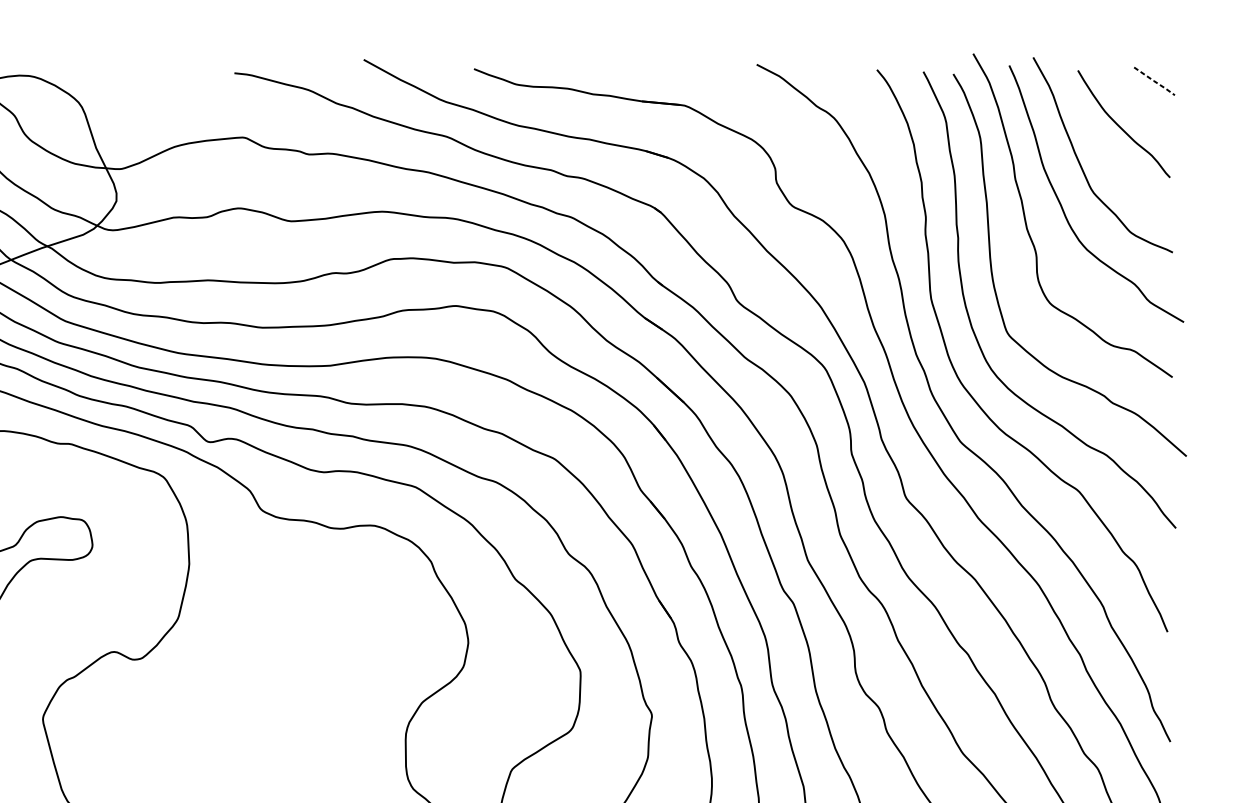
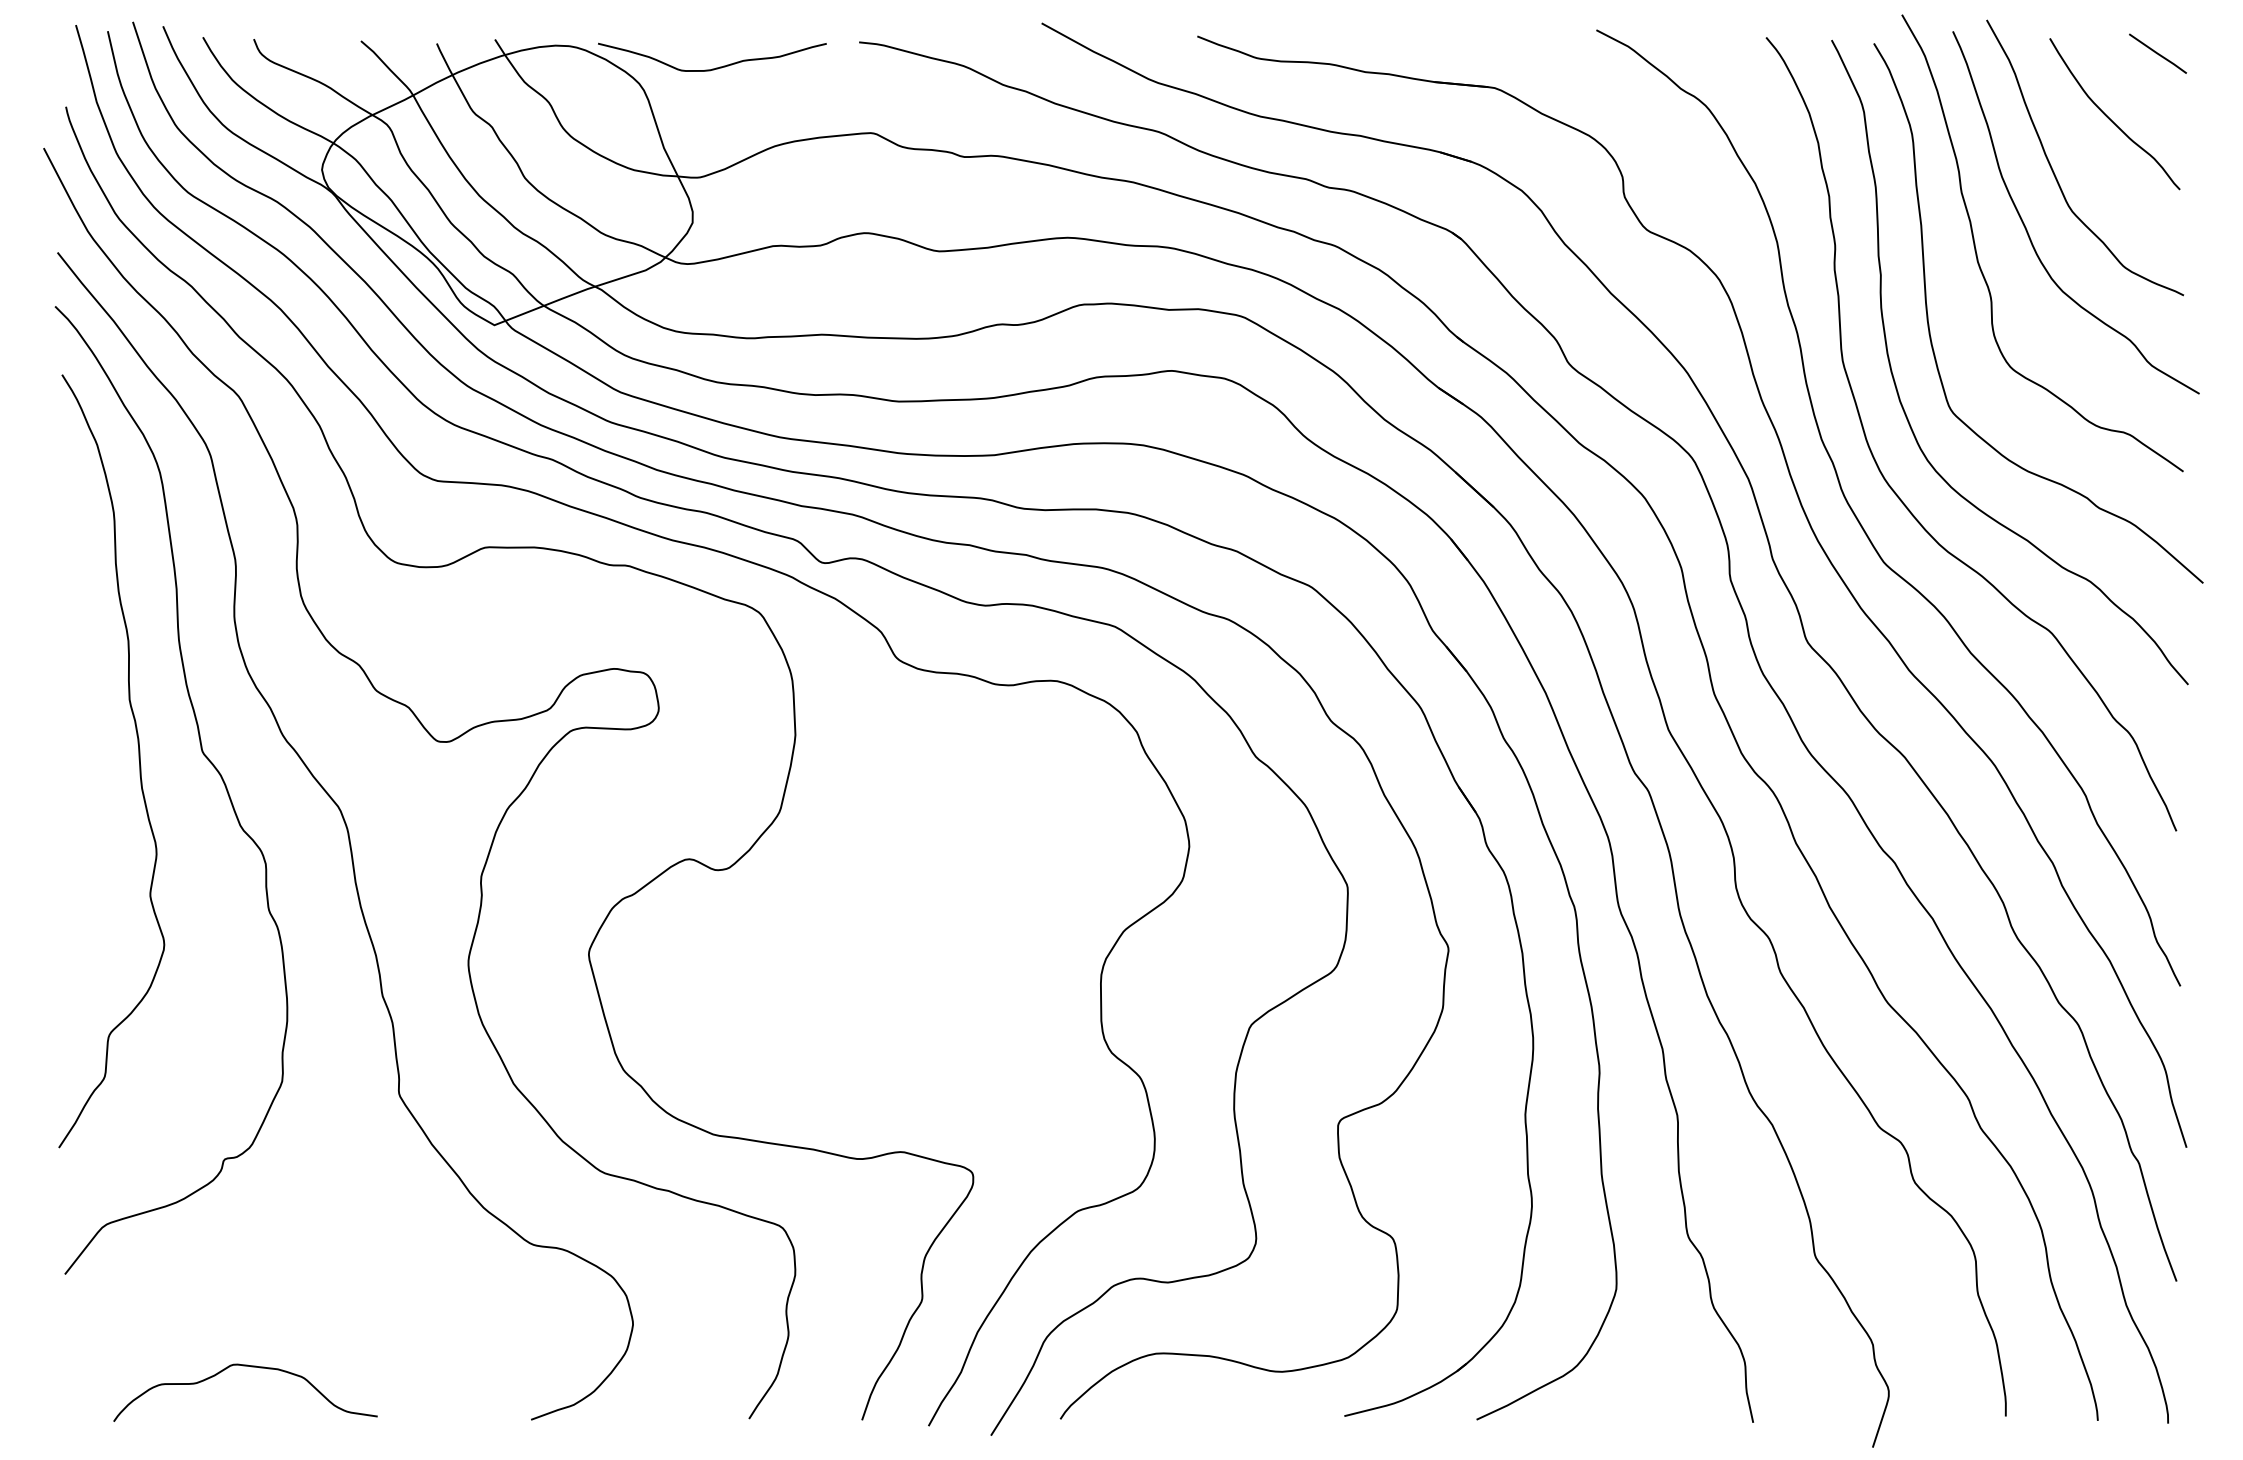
line: (1154, 81) -> (2157, 53), dashed -> solid
curve: (133, 91) -> (716, 67), added

